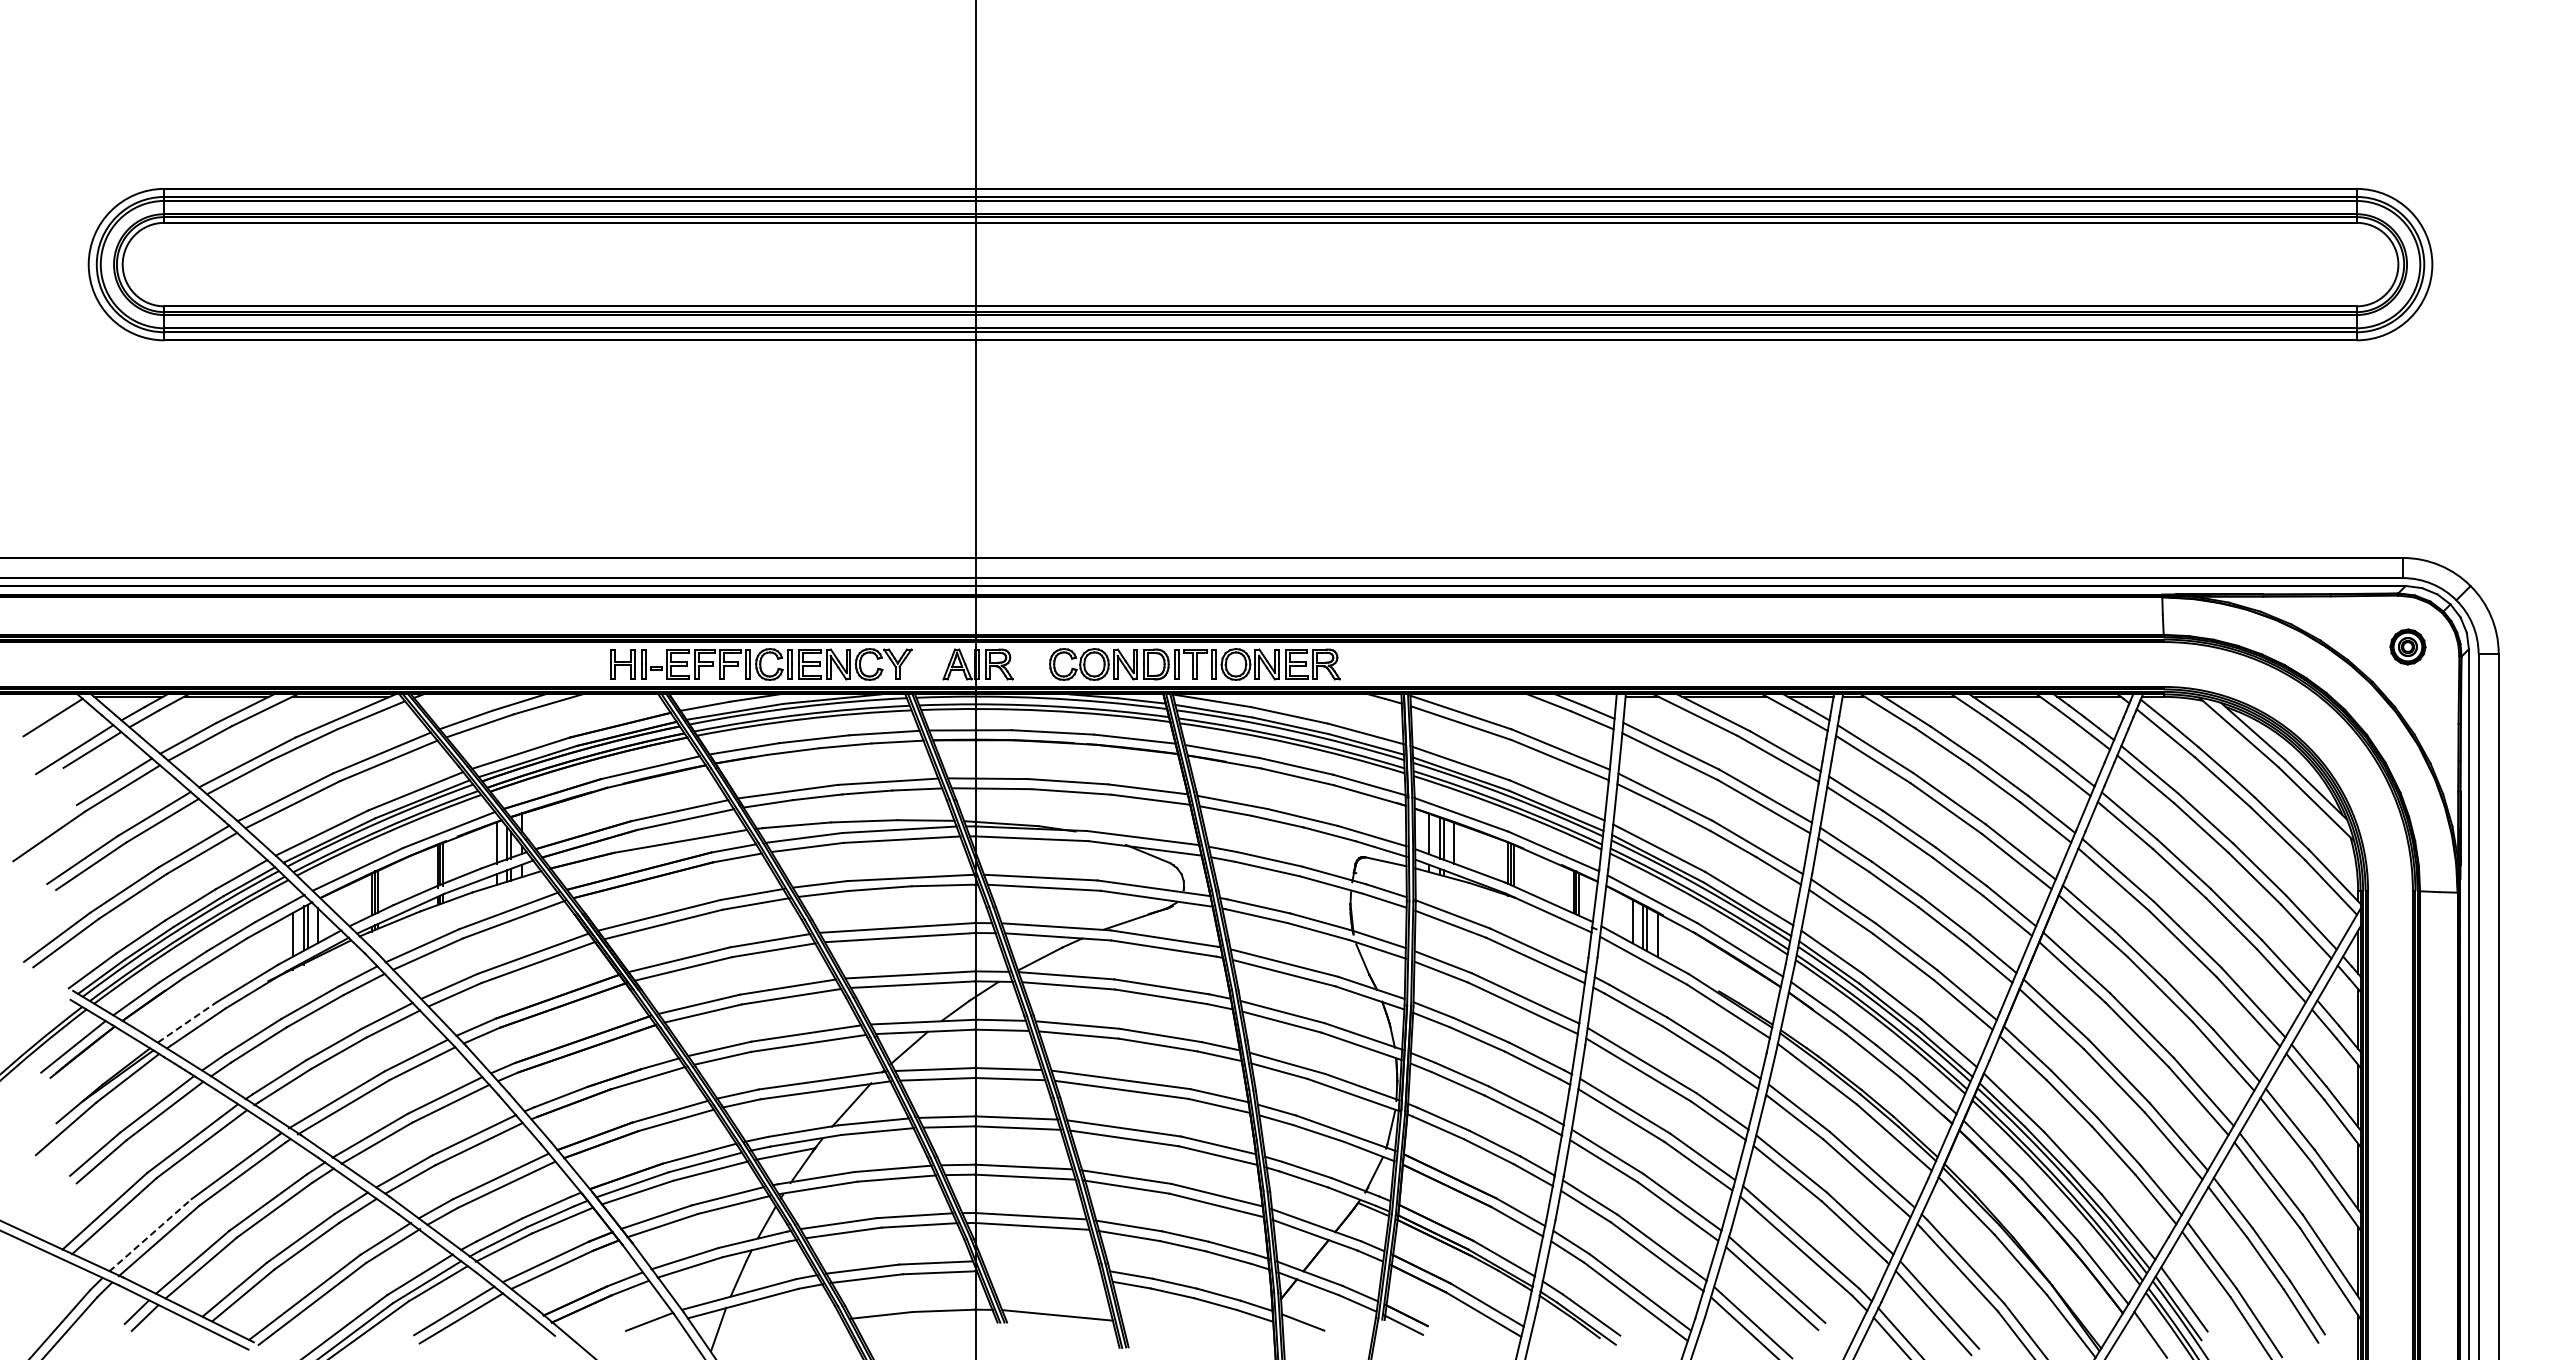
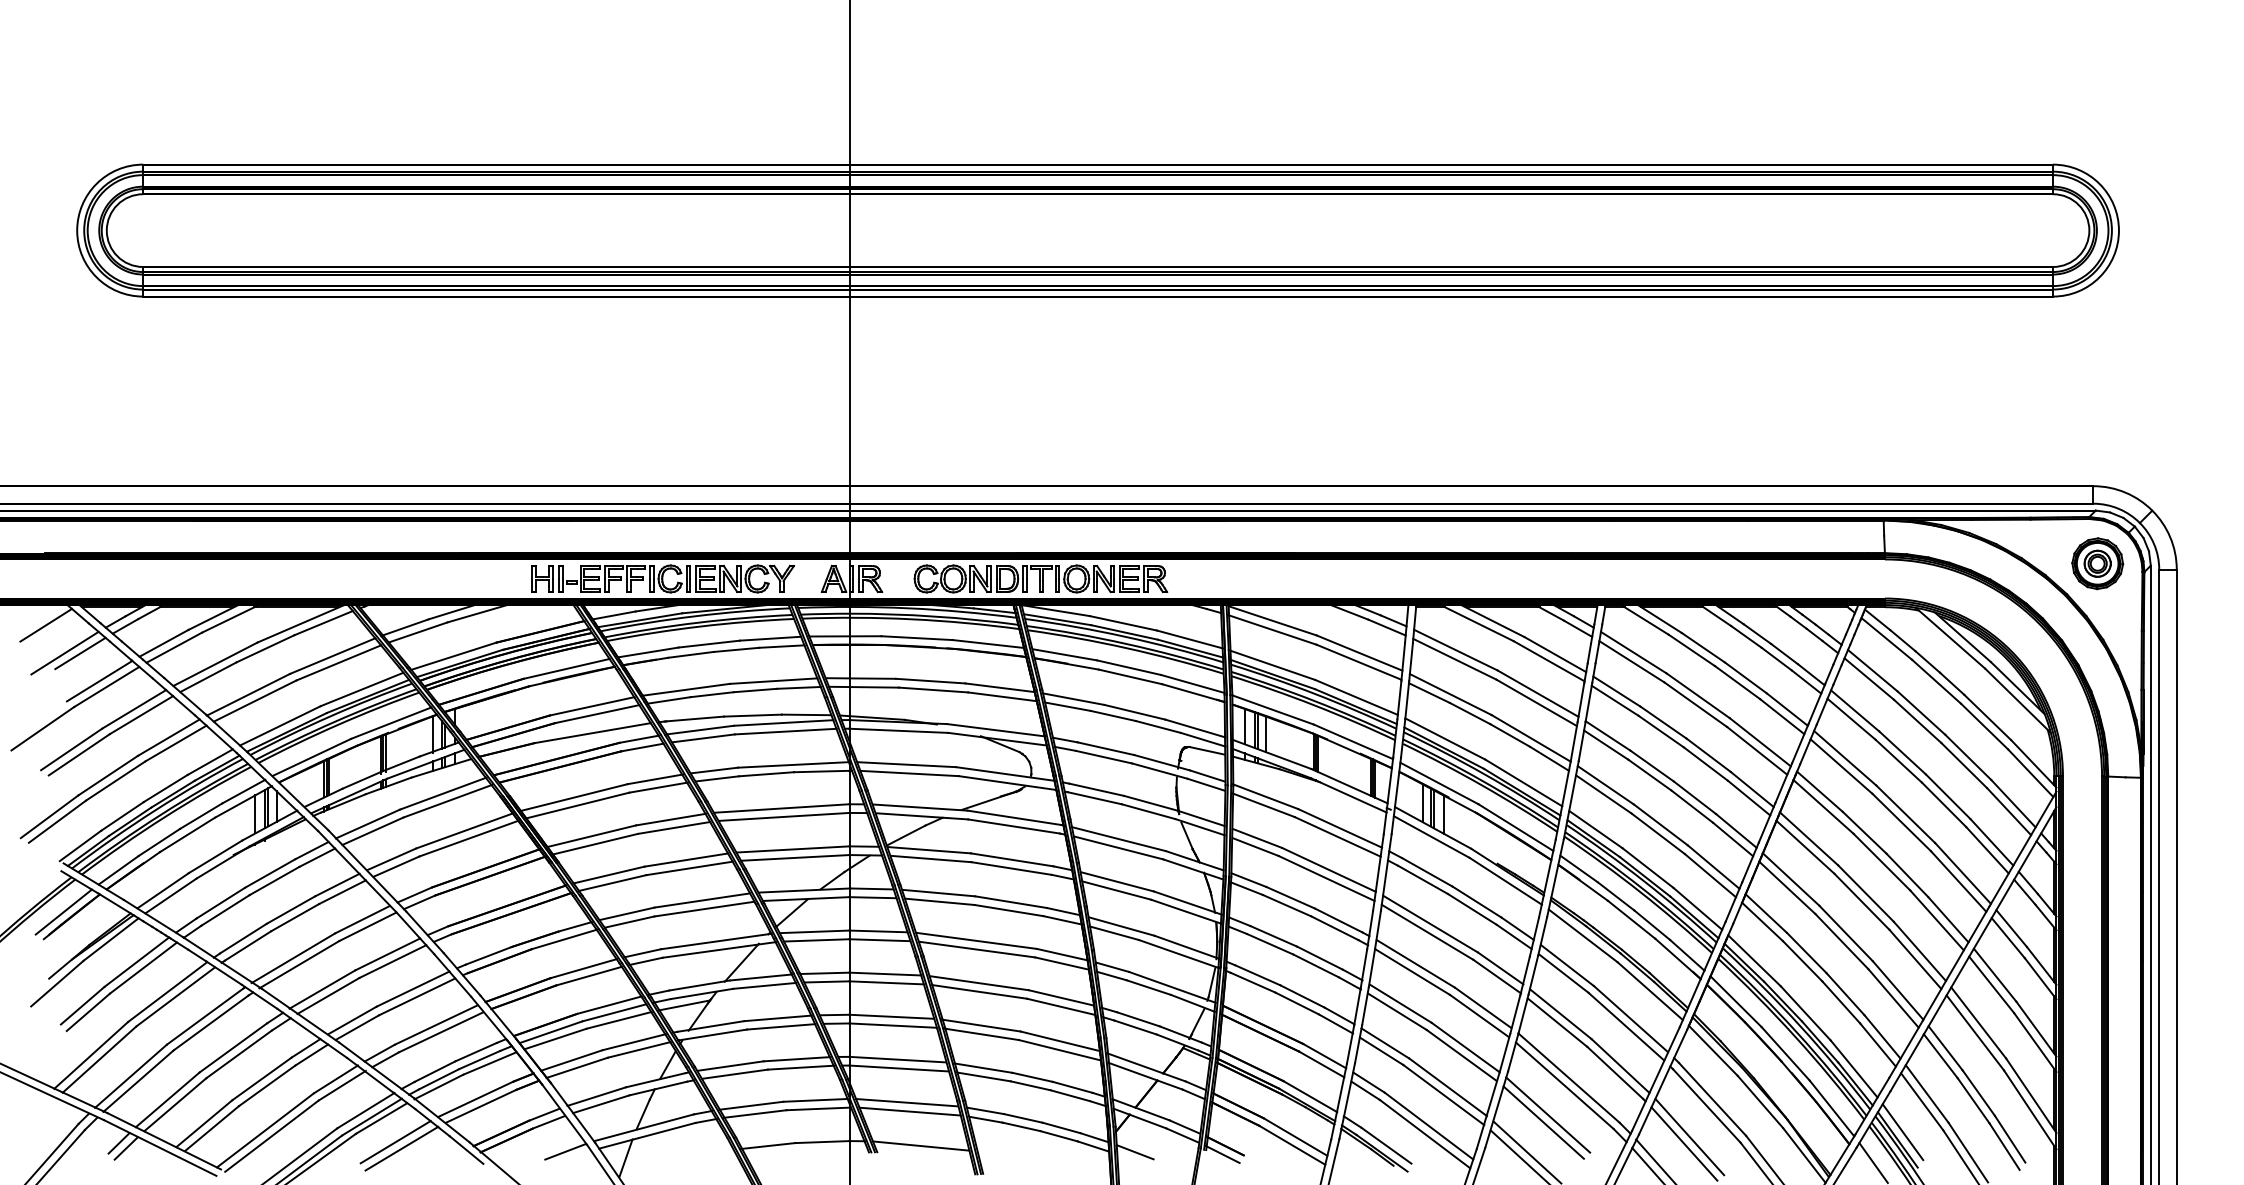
part: (2407, 646) -> (2097, 563), size x1.67
line: (187, 1022) -> (163, 890), dashed -> solid
line: (150, 1235) -> (131, 1076), dashed -> solid
line: (1040, 1265) -> (906, 1102), added
line: (1044, 1275) -> (909, 1111), added

